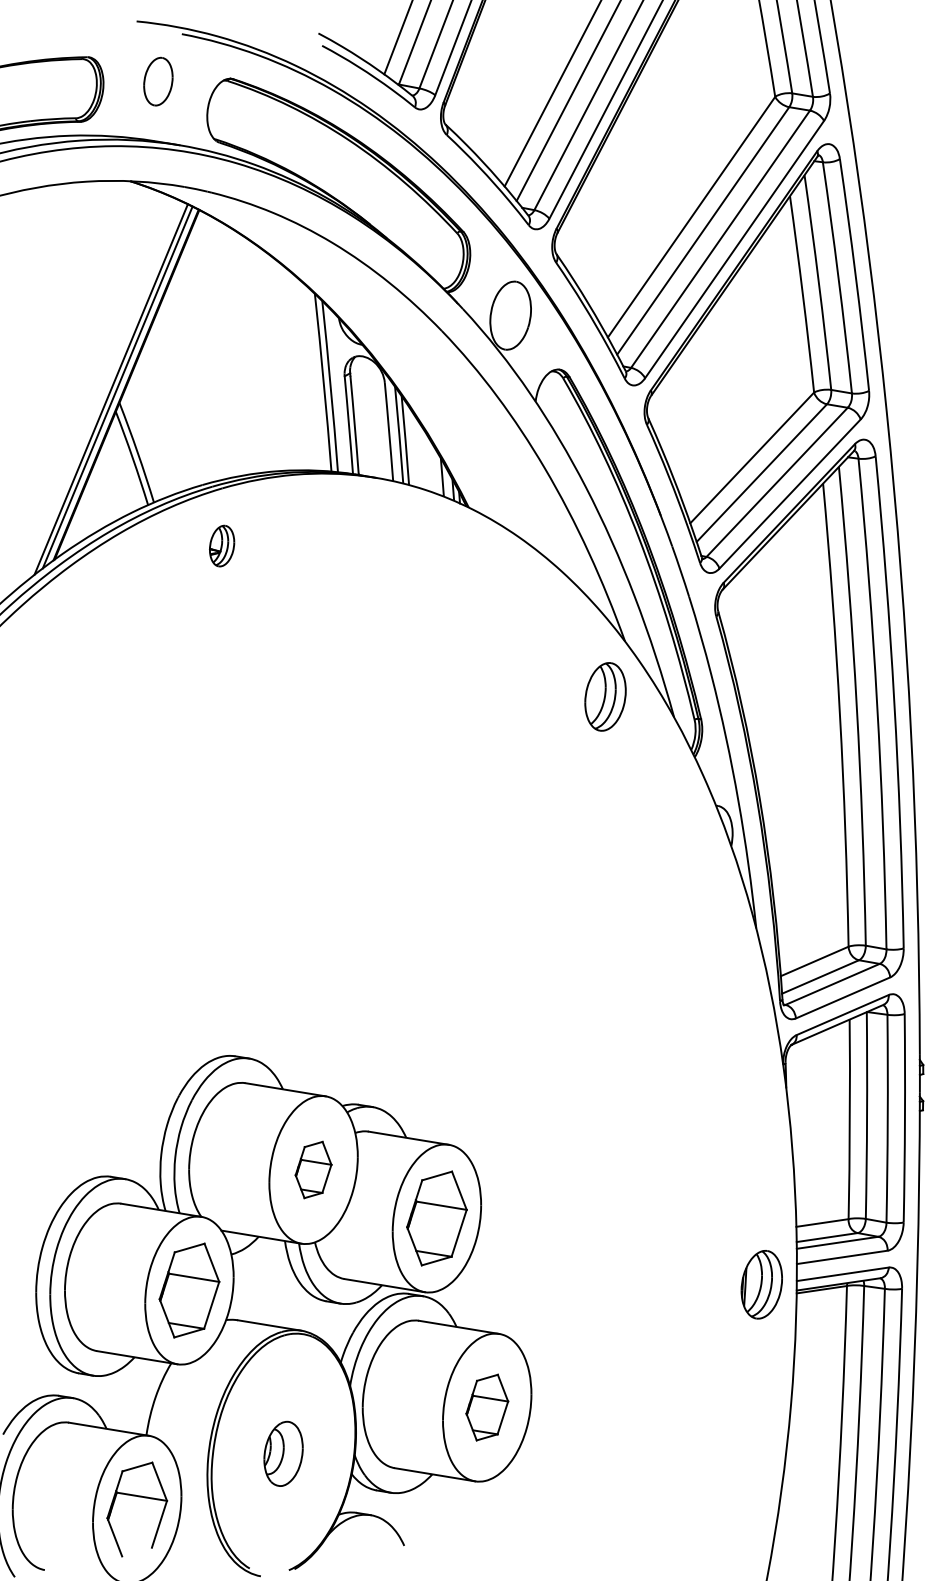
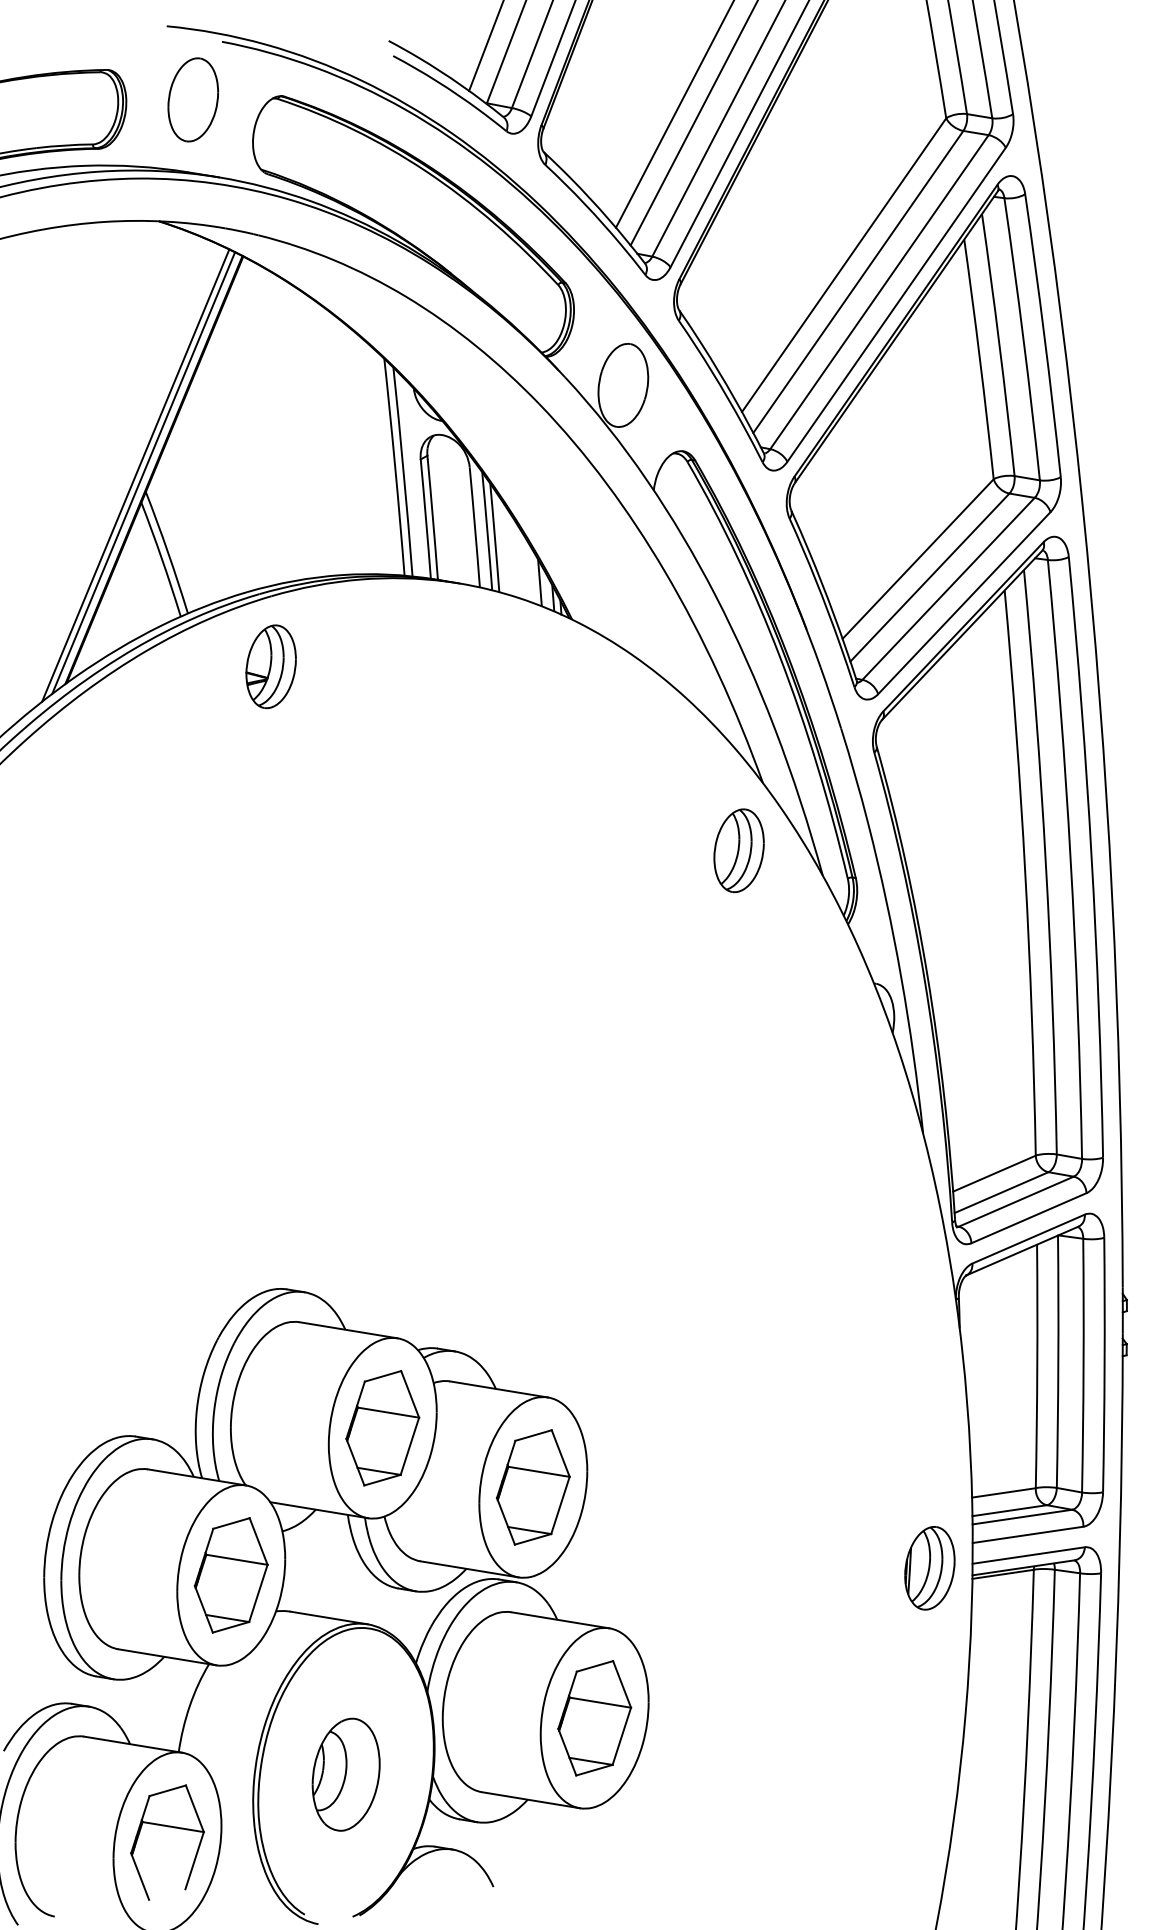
part: (158, 81) -> (193, 99), size x1.43
part: (221, 545) -> (270, 665), size x1.67
part: (313, 1169) -> (382, 1427), size x1.67
part: (487, 1407) -> (595, 1718), size x1.43
part: (283, 1453) -> (346, 1774), size x1.43

